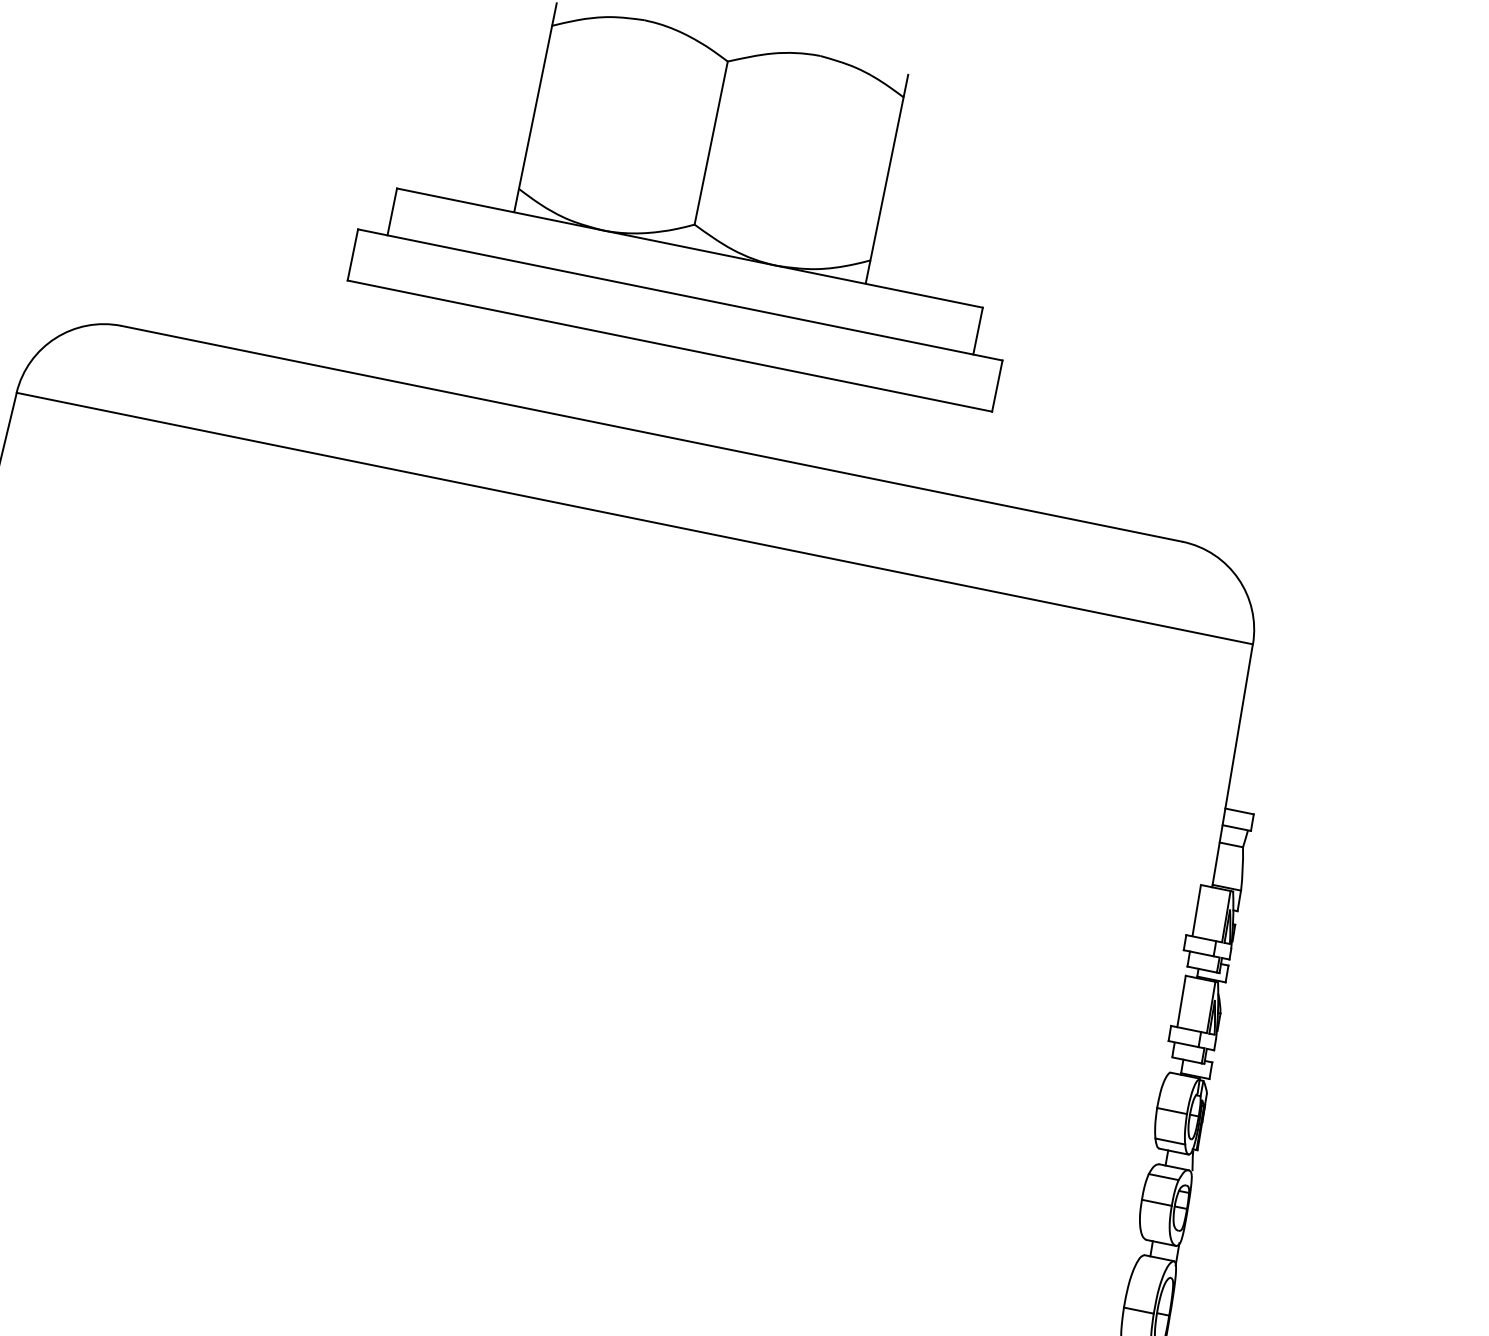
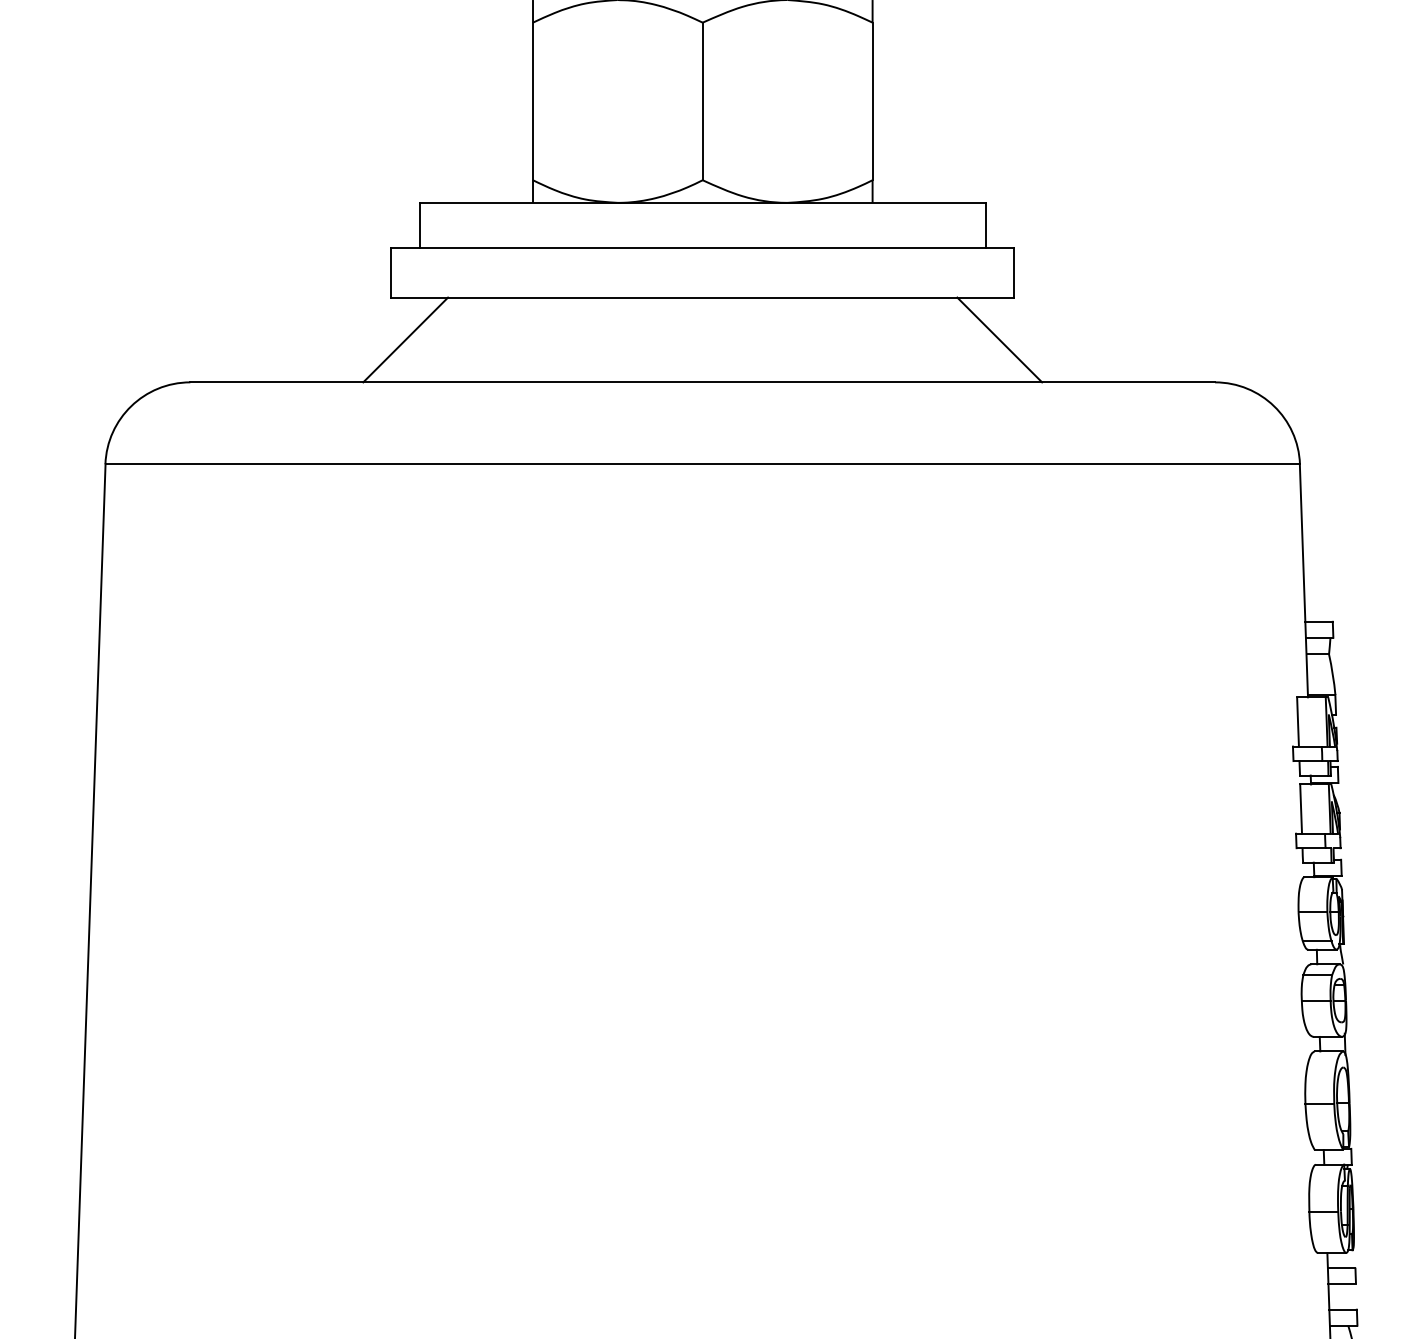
line: (353, 326) -> (405, 339), added
line: (968, 451) -> (999, 339), added

